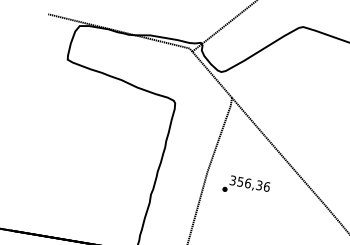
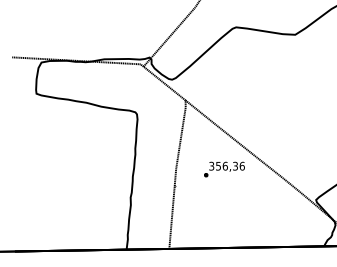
text: (246, 186) -> (224, 169), moved

